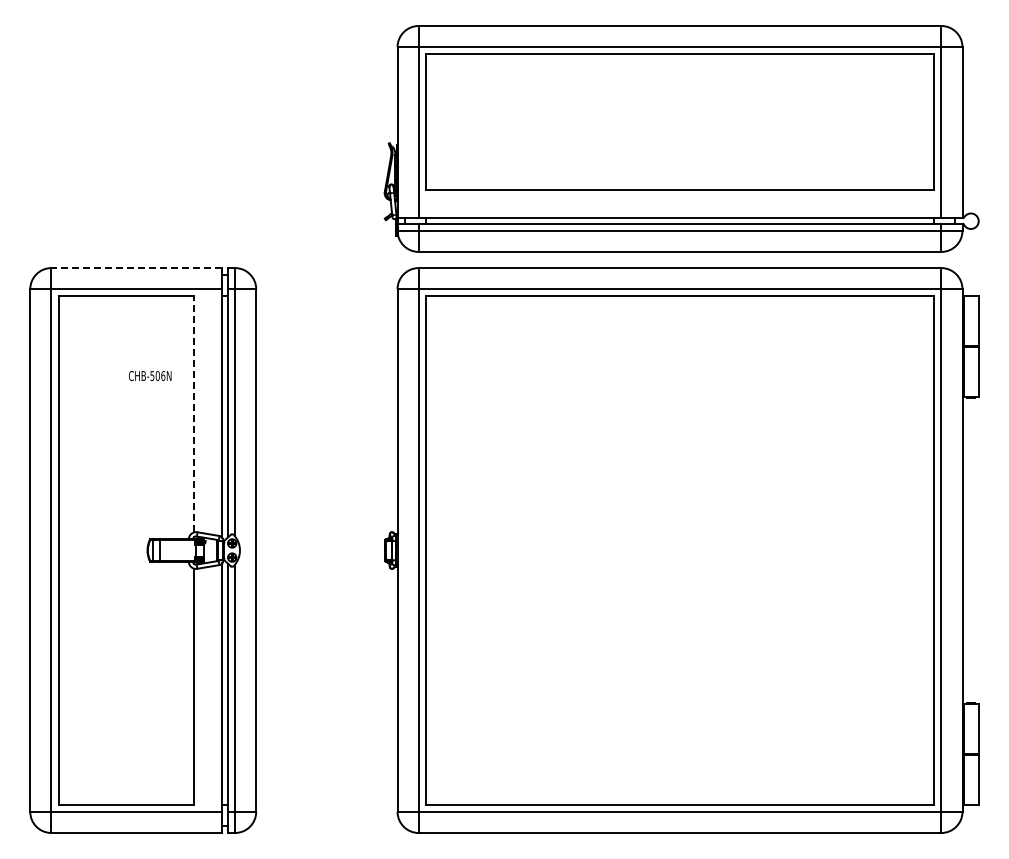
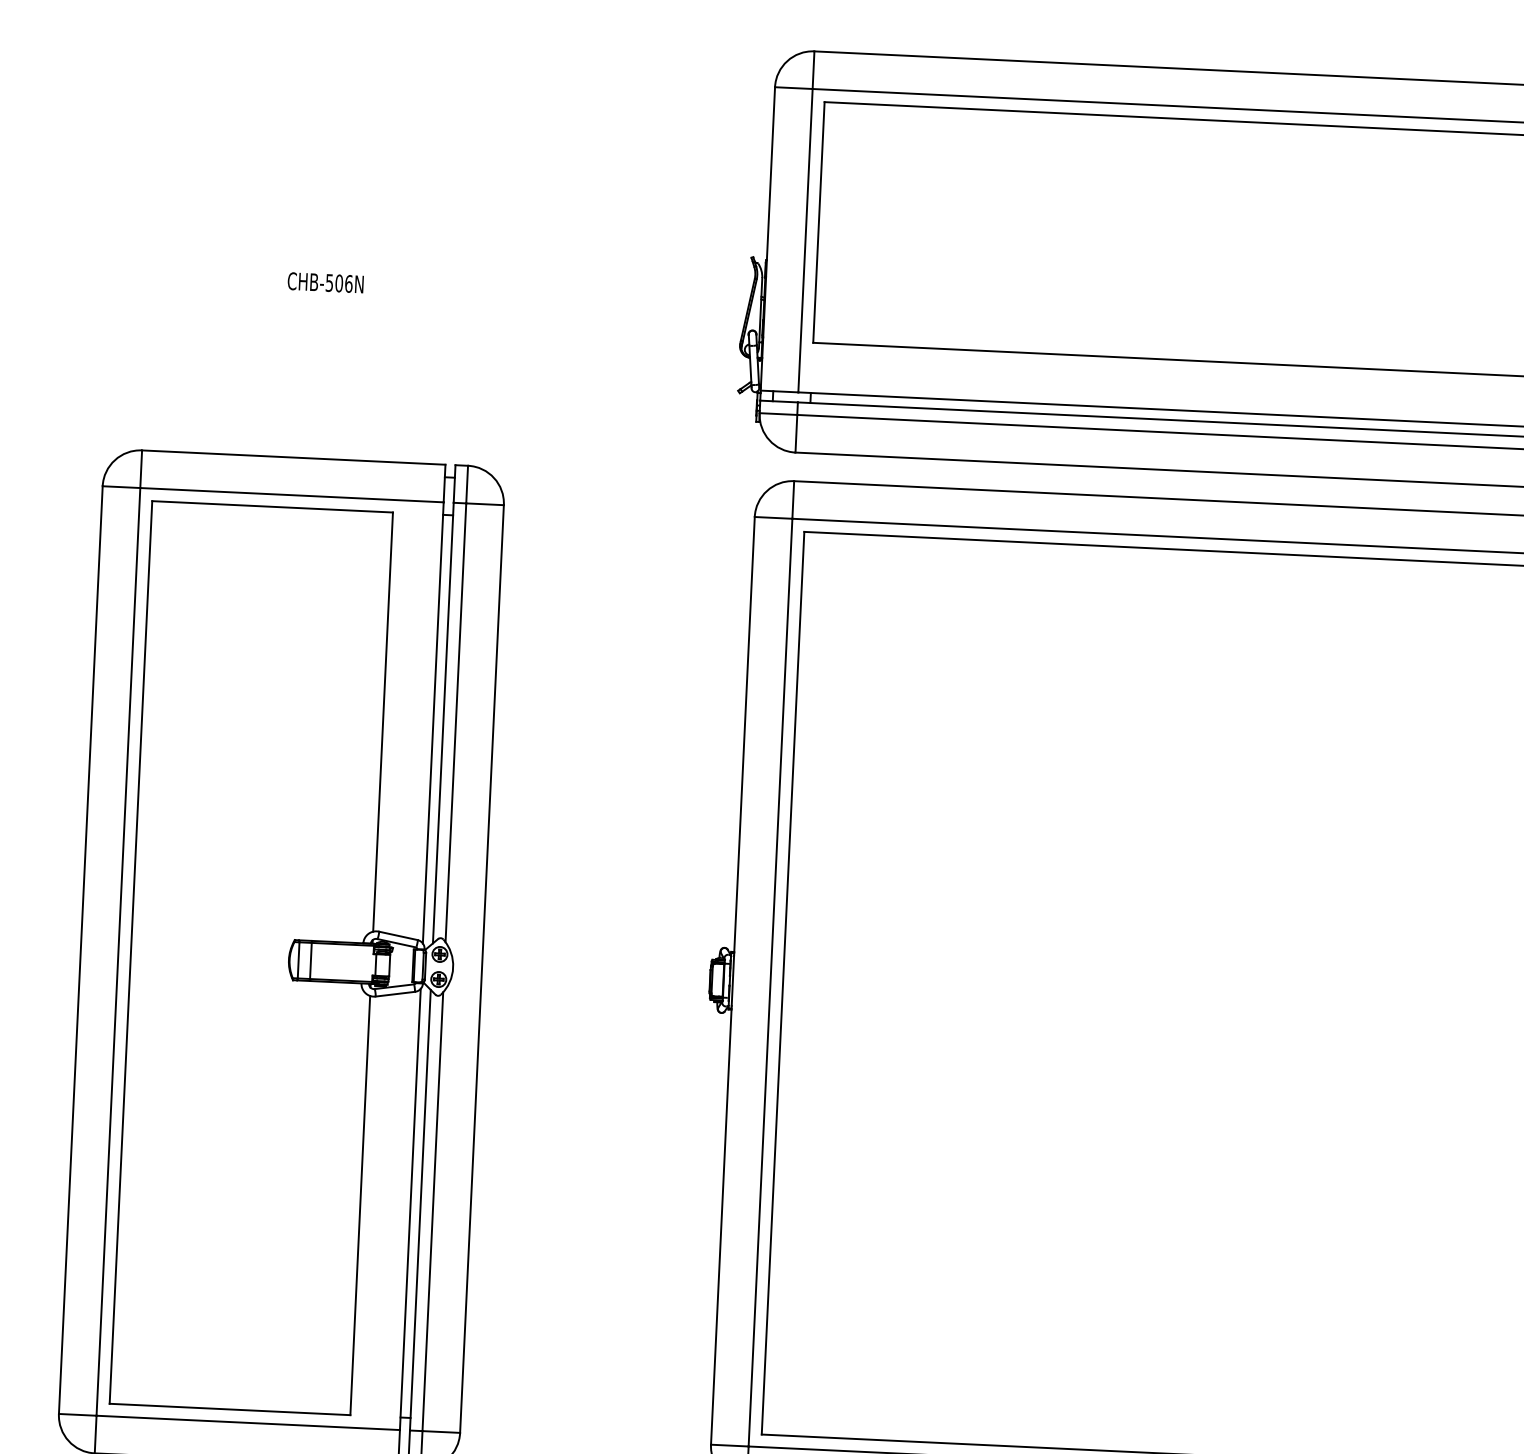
line: (136, 268) -> (293, 458), dashed -> solid
text: (150, 375) -> (326, 281), moved
line: (194, 413) -> (383, 720), dashed -> solid

